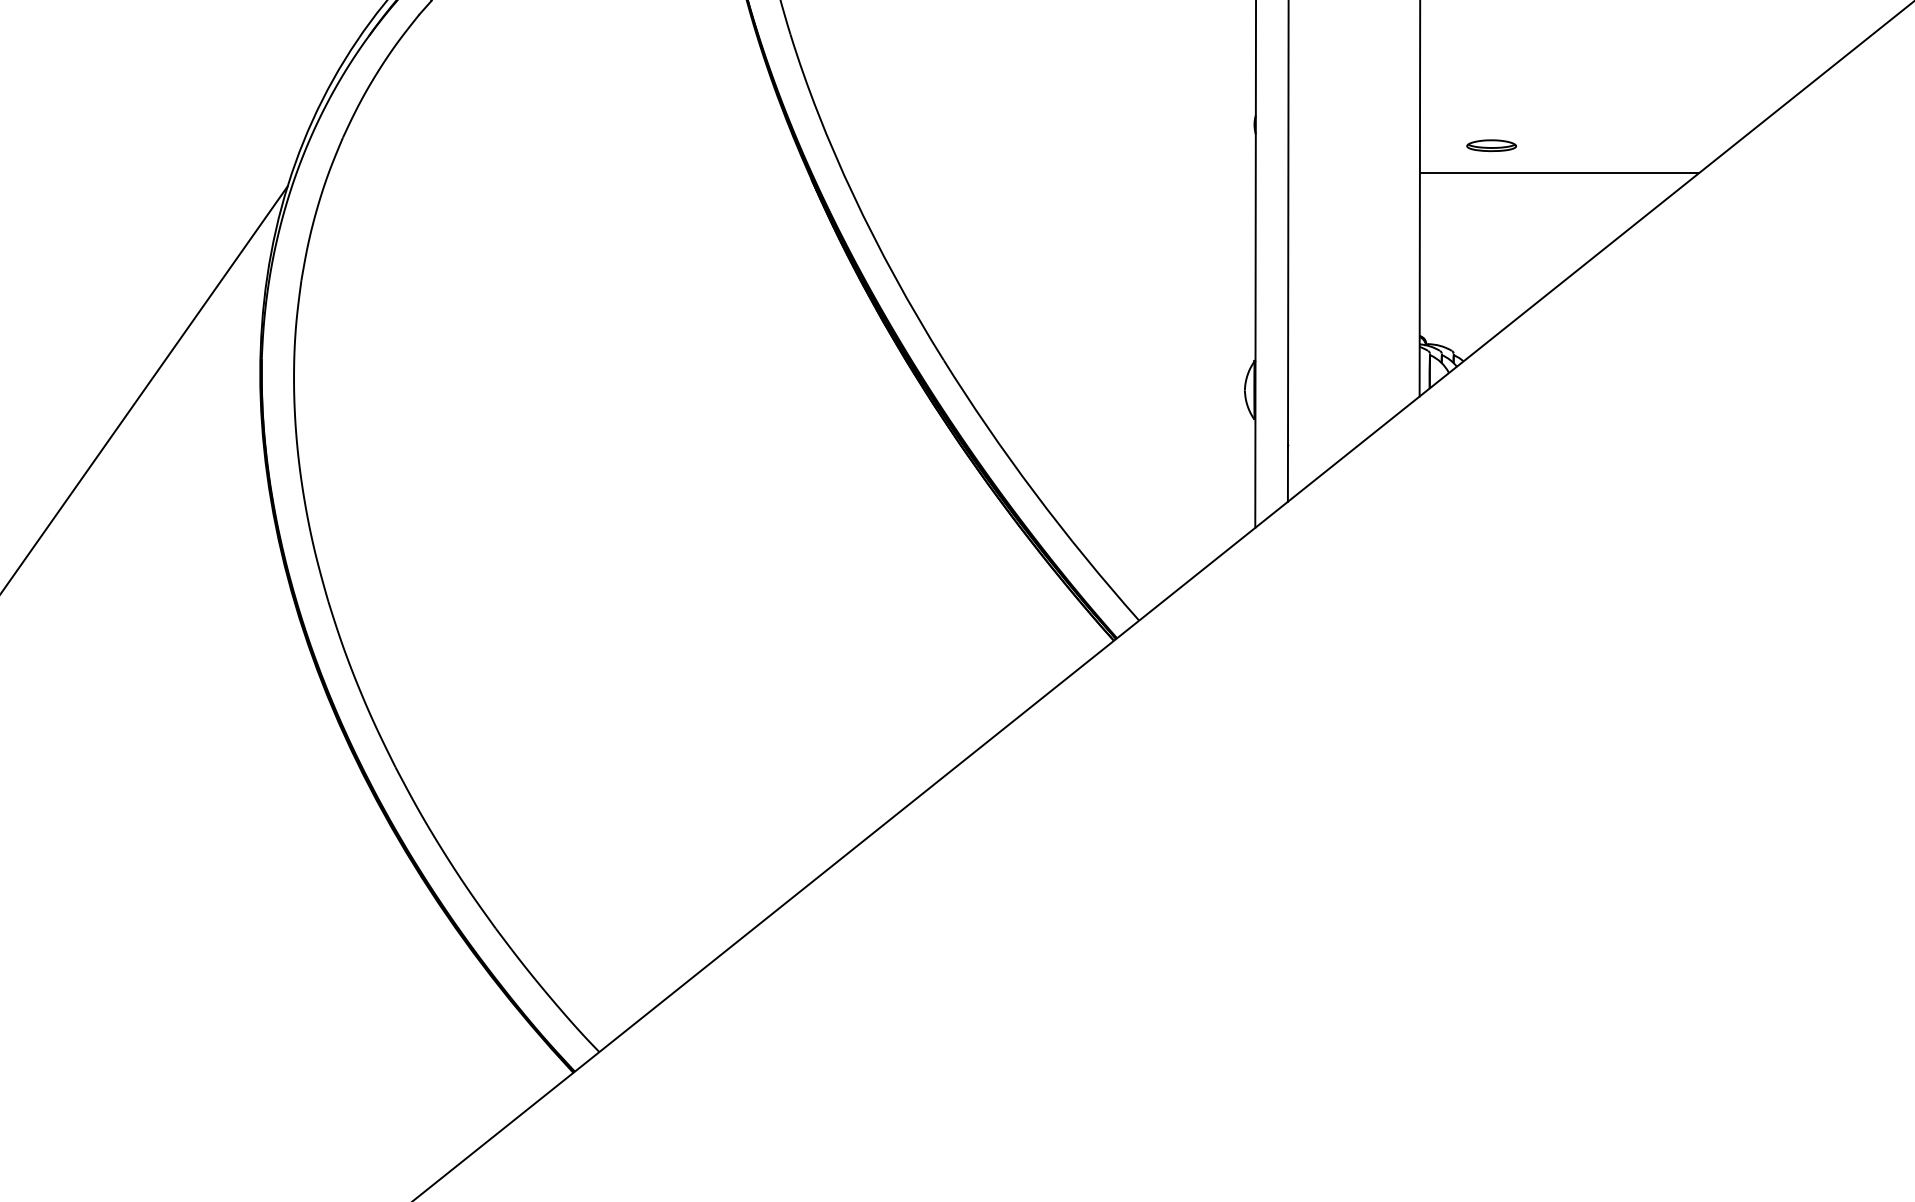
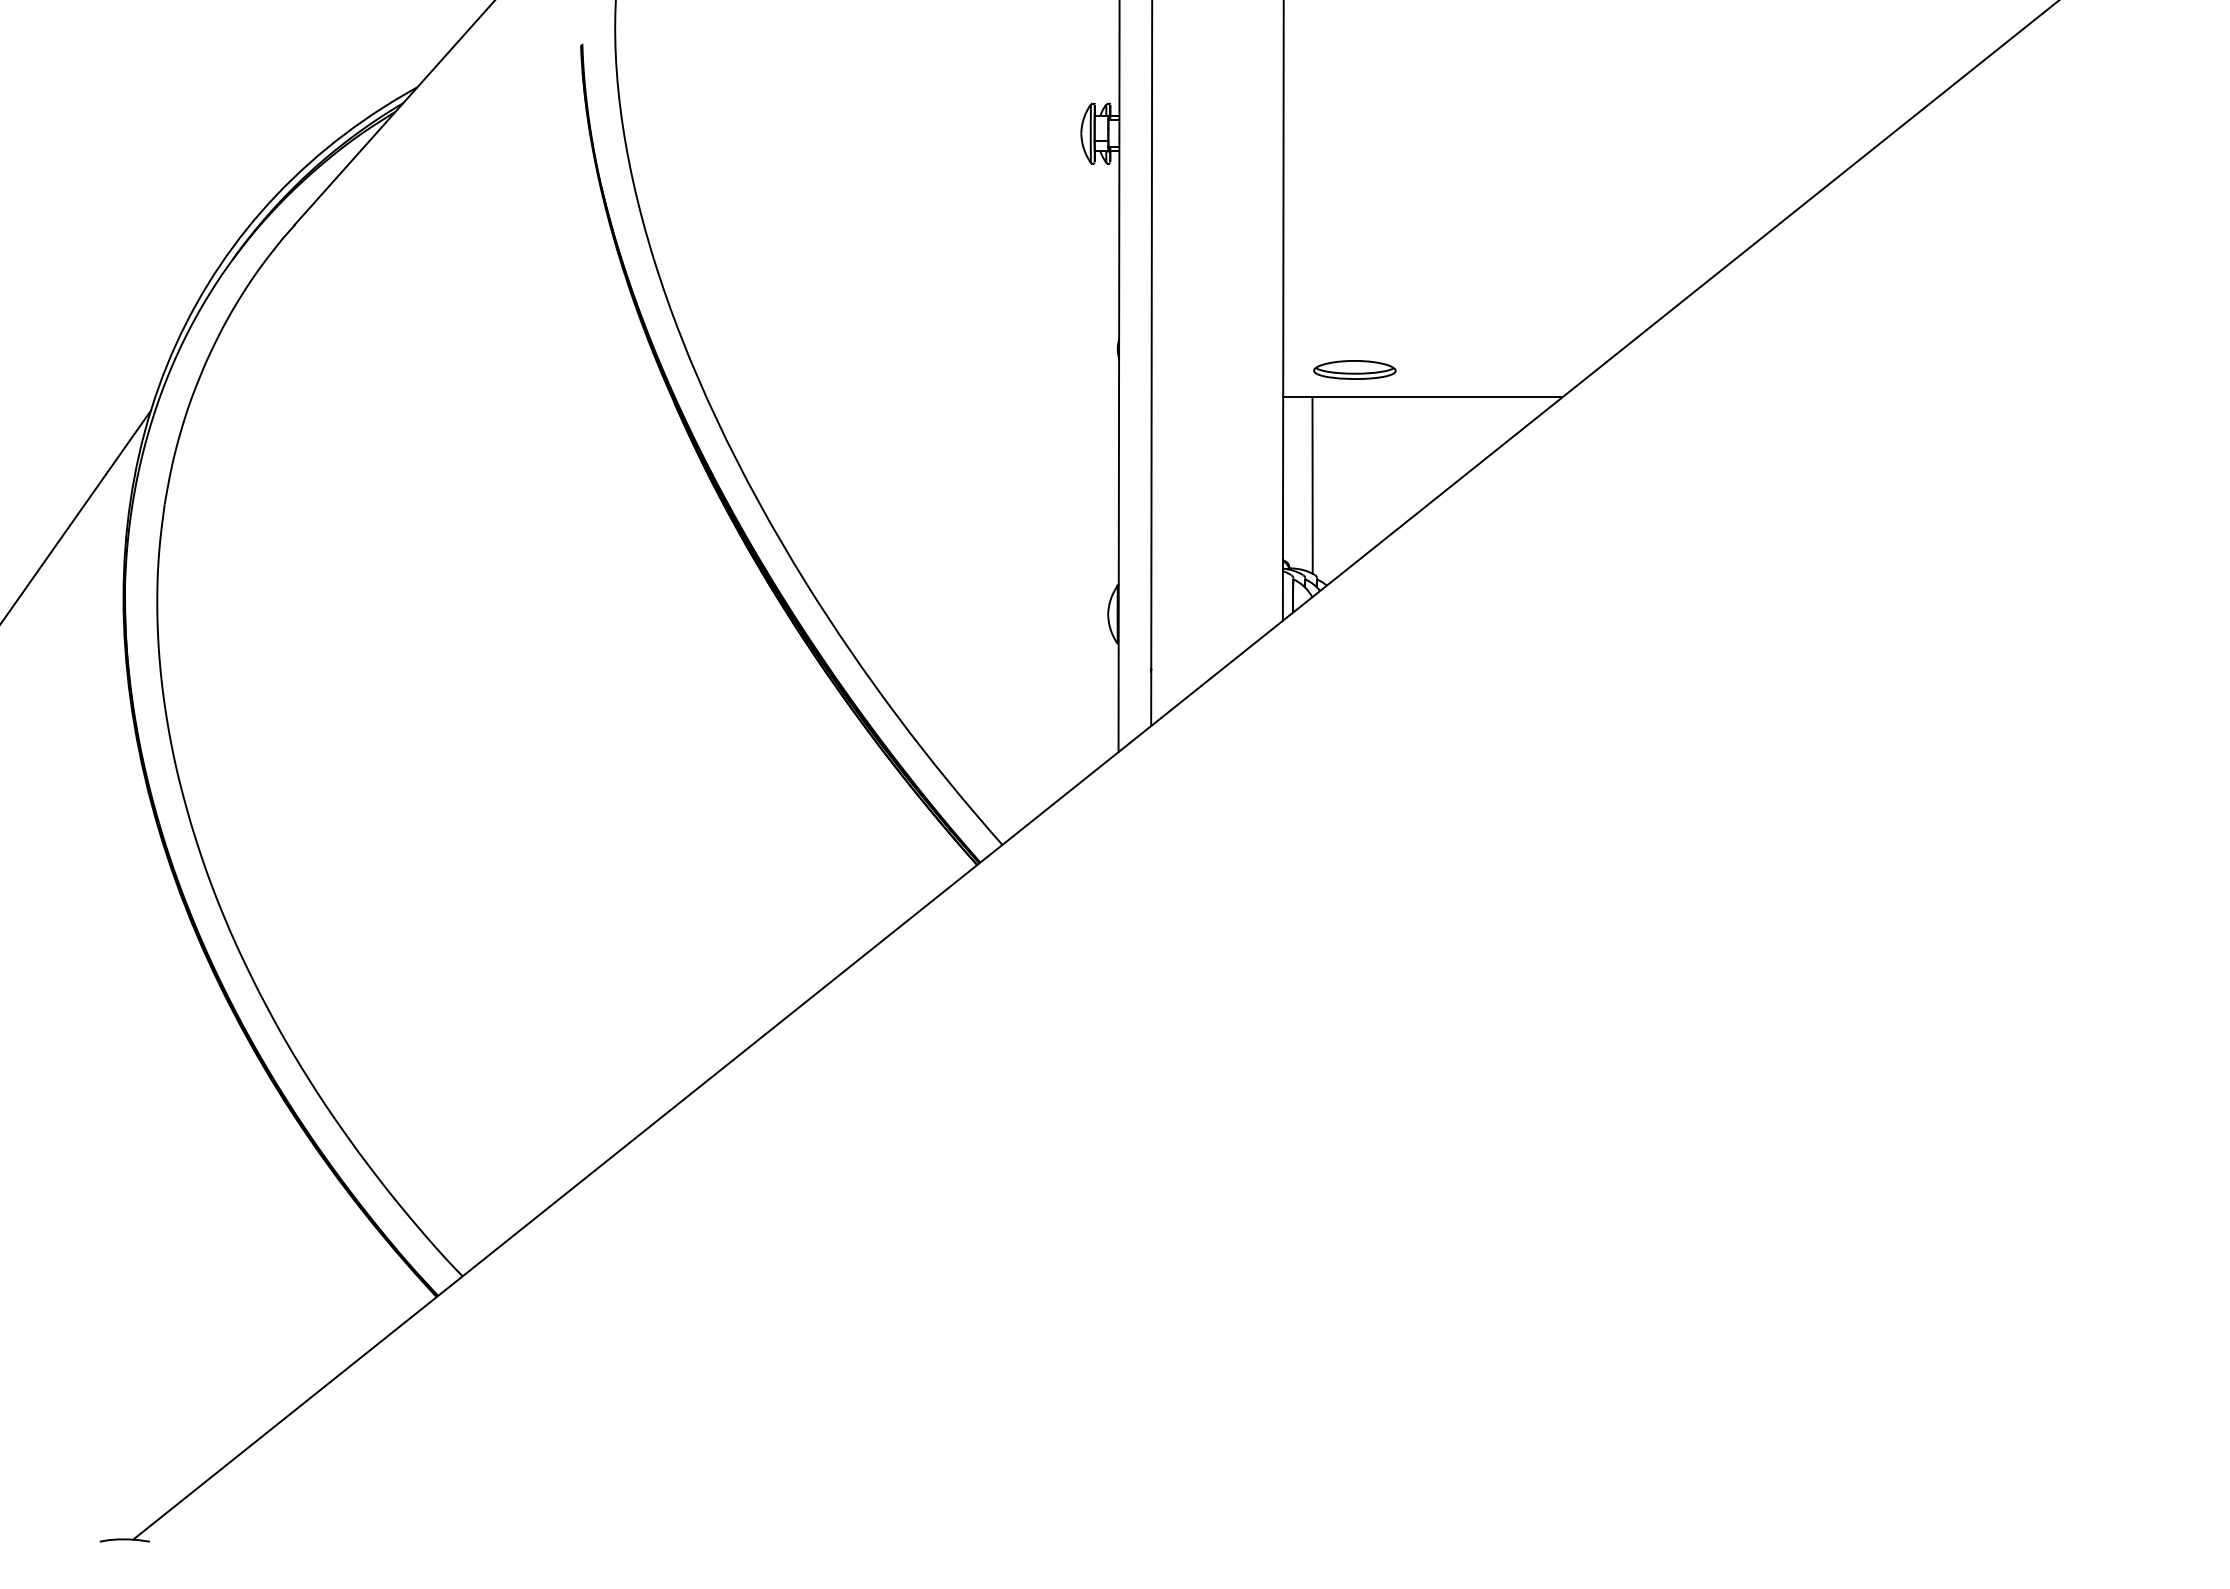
part: (1491, 145) -> (1354, 369), size x1.67
line: (1449, 261) -> (1312, 485), added

